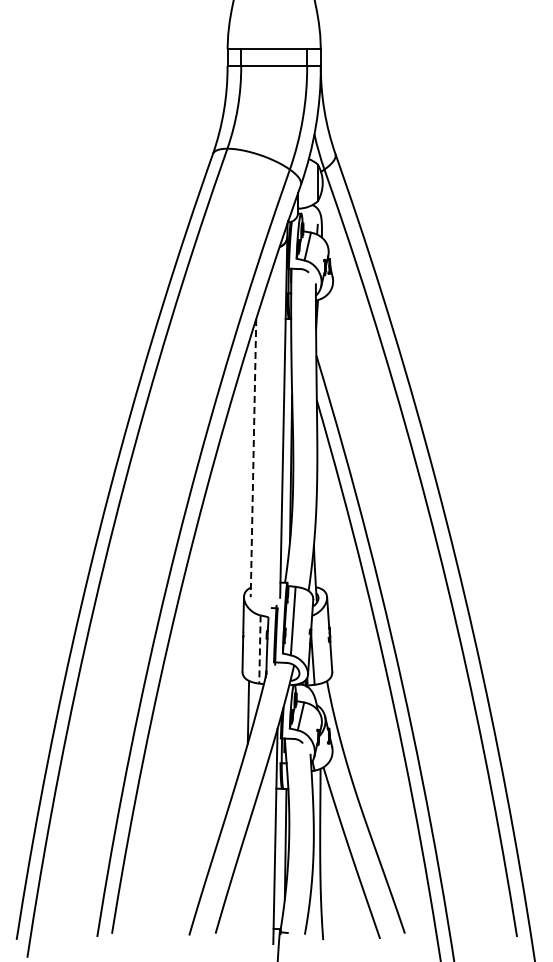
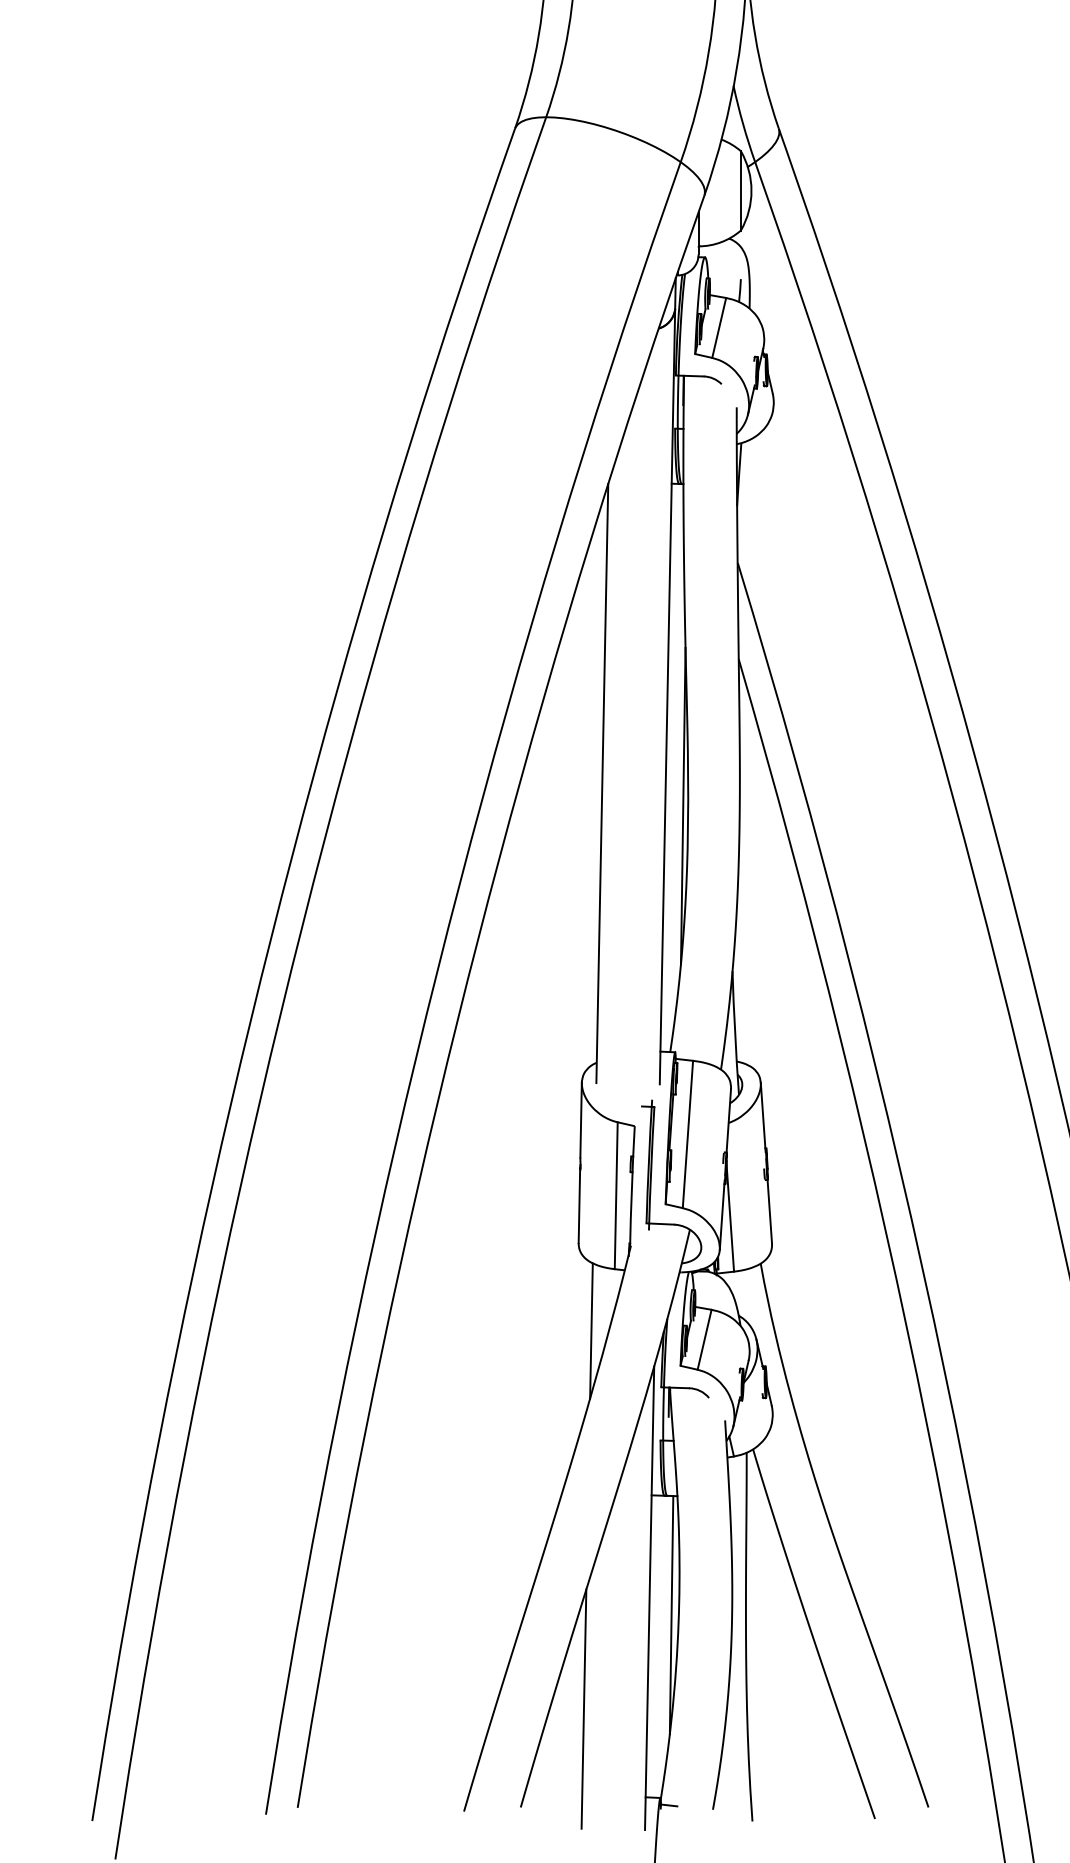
line: (253, 458) -> (602, 784), dashed -> solid
line: (259, 650) -> (615, 1197), dashed -> solid
line: (244, 887) -> (582, 1708), added

